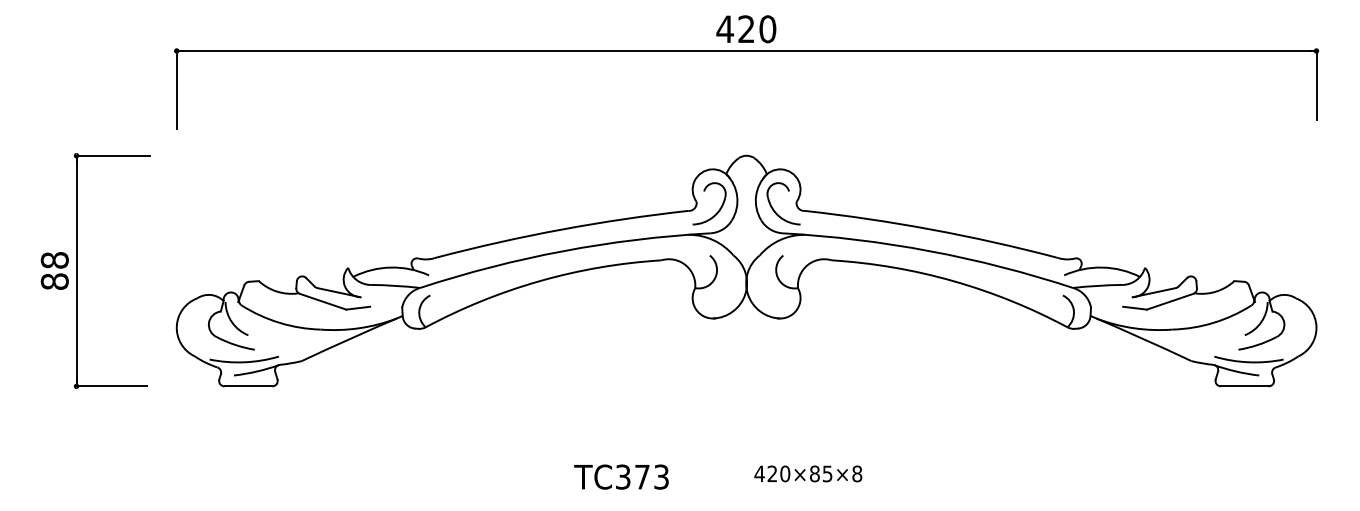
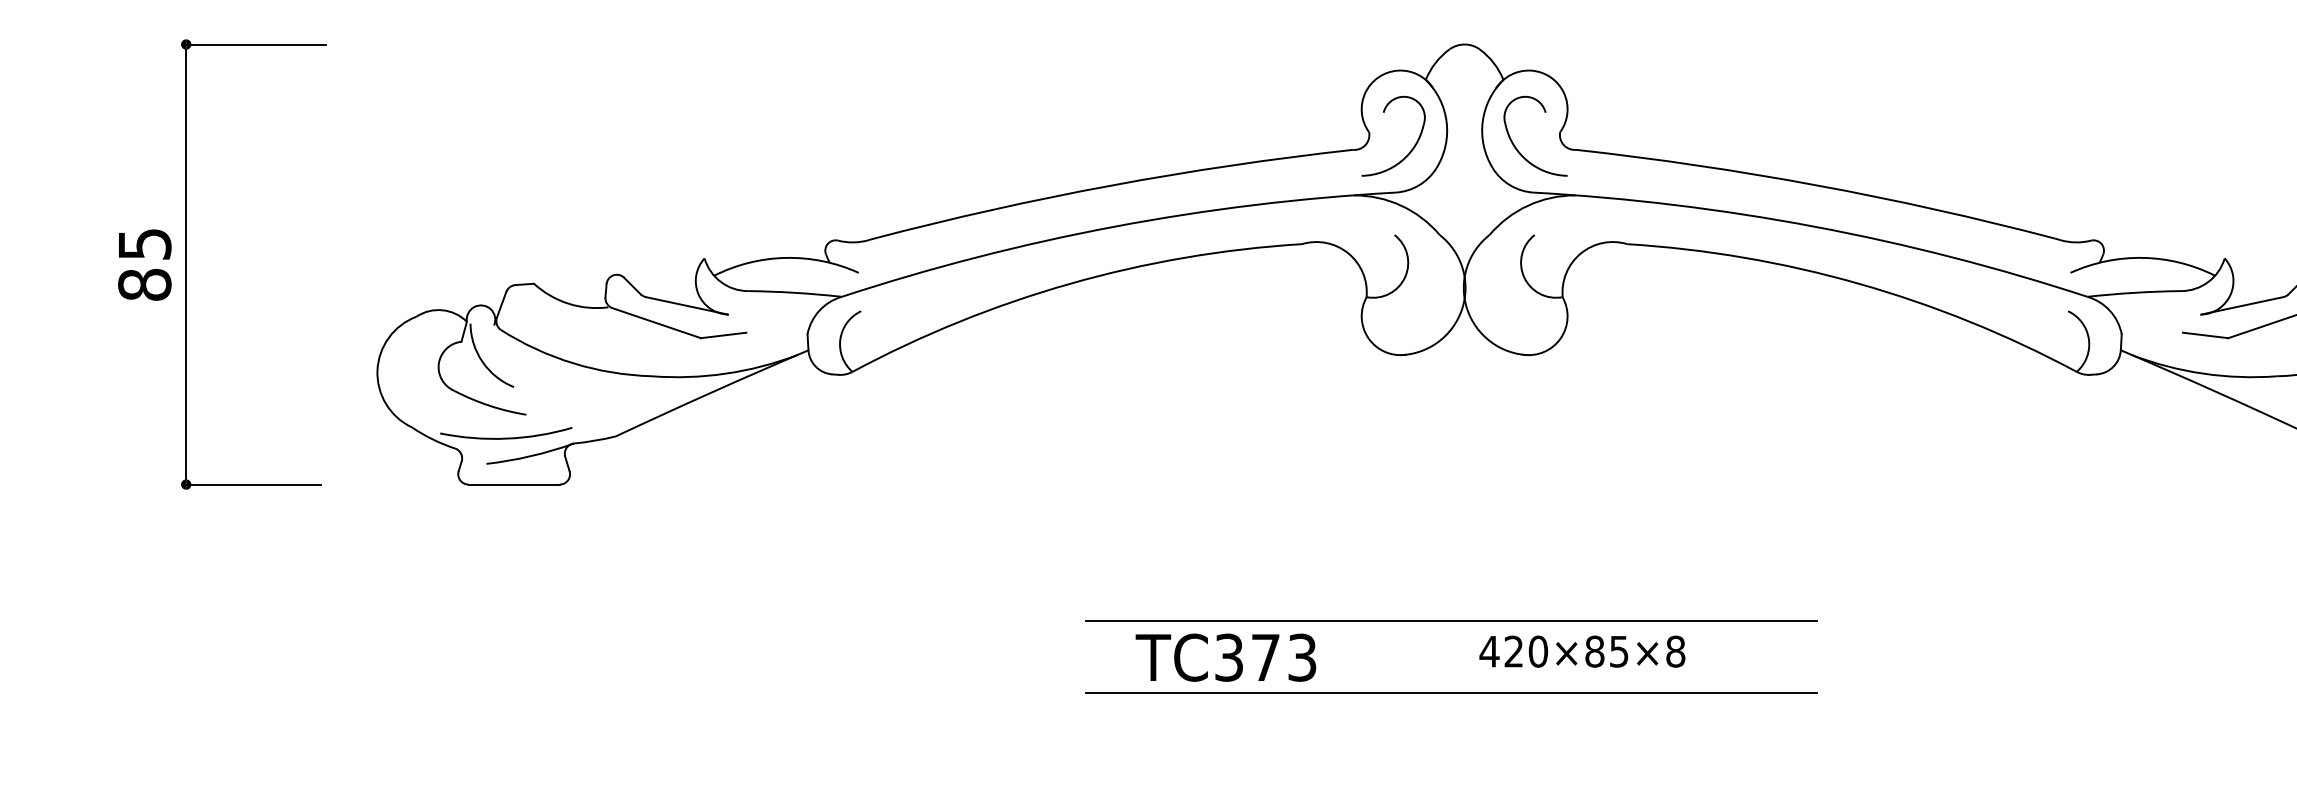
text: (54, 260) -> (144, 244), 88 -> 85
line: (739, 457) -> (1451, 620), added
line: (739, 495) -> (1451, 692), added

